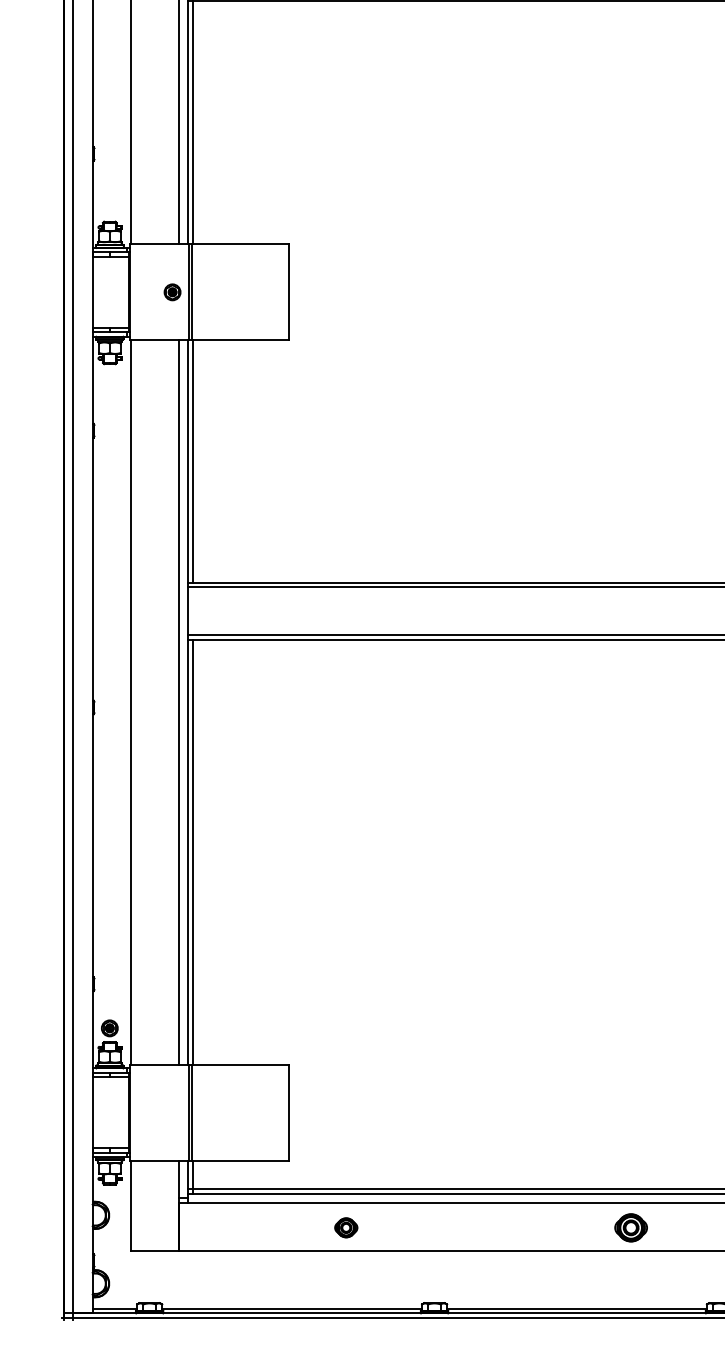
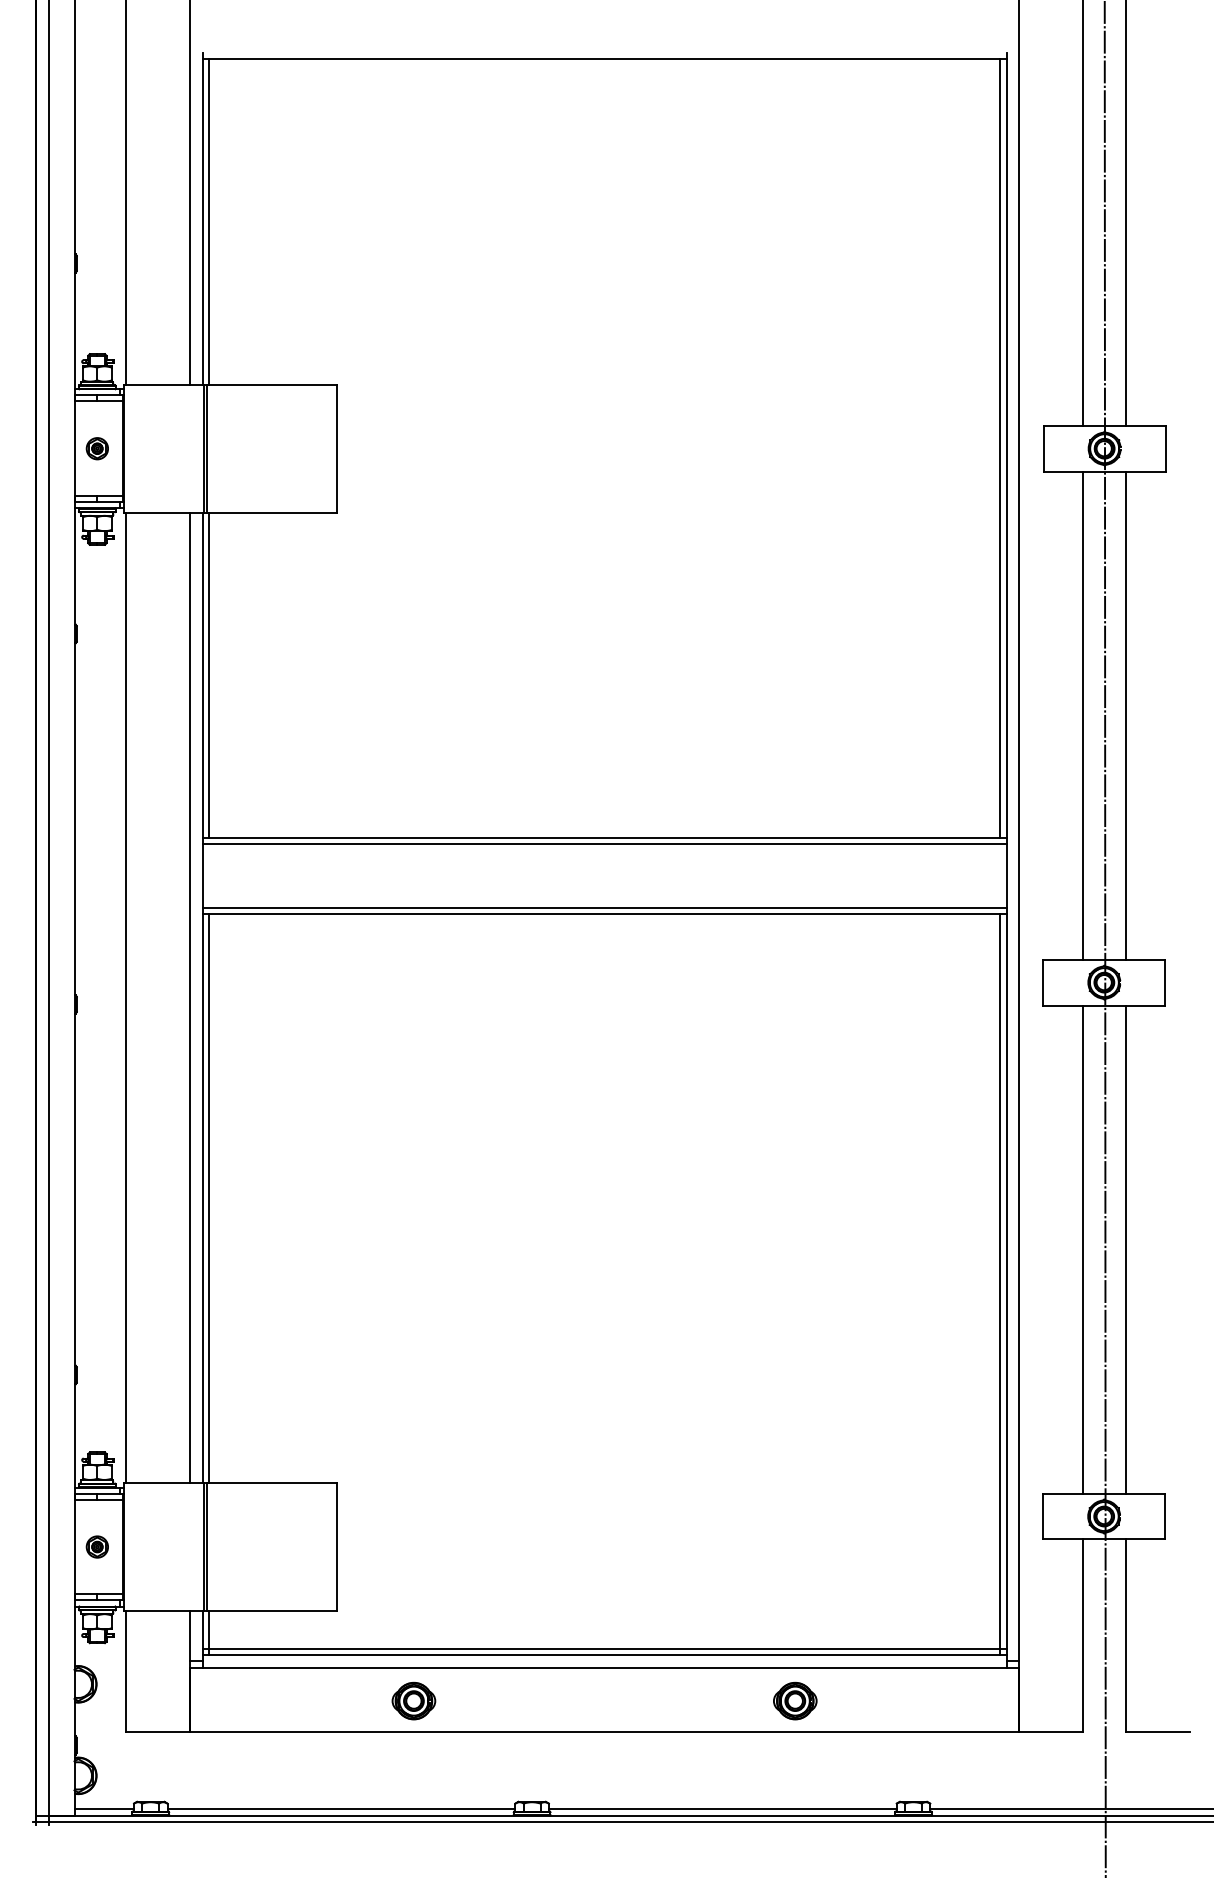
part: (171, 292) -> (96, 448), moved
part: (109, 1027) -> (96, 1546), moved
part: (345, 1227) -> (413, 1700), size x1.43

